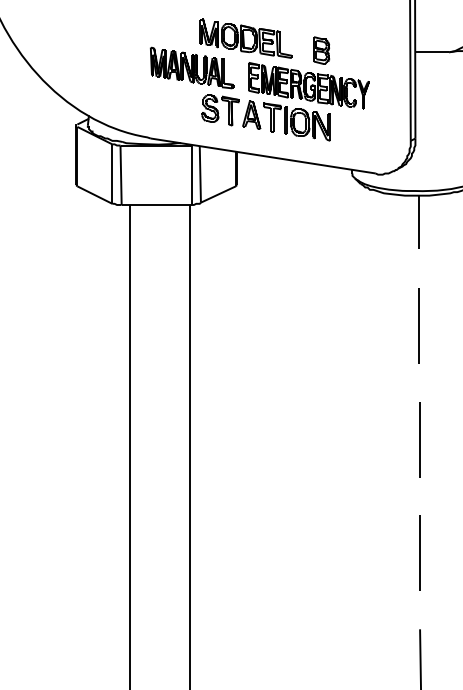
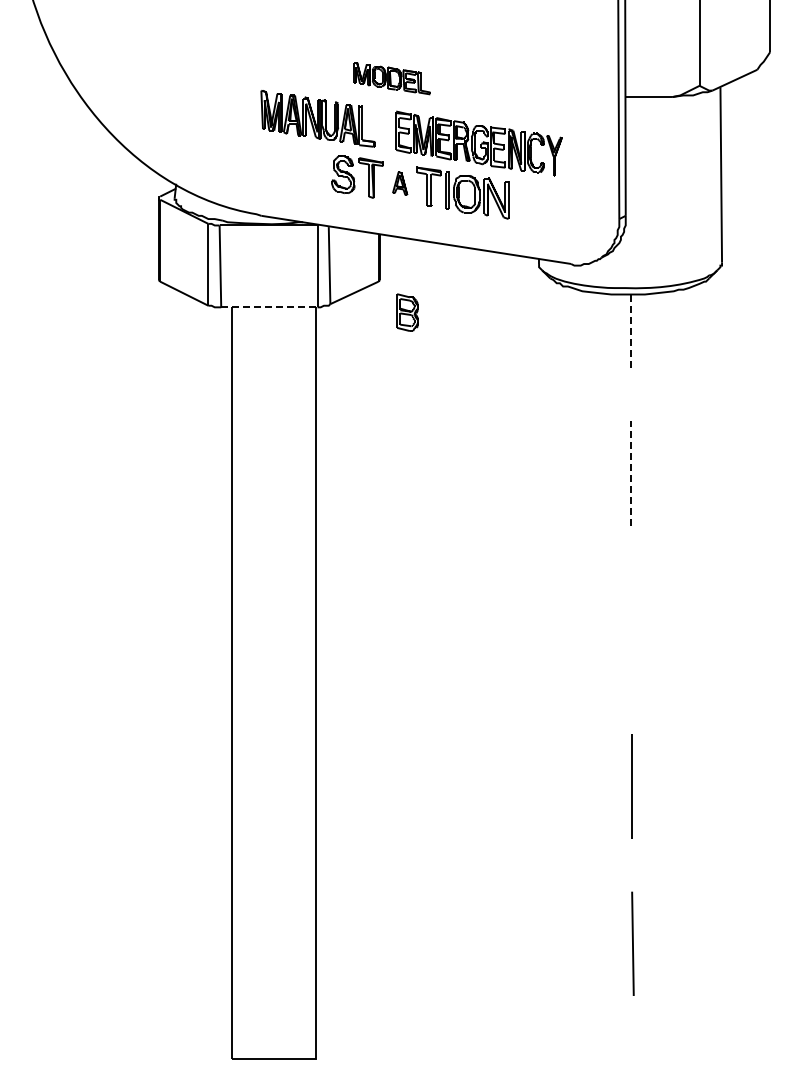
part: (246, 38) -> (392, 78), size x0.6
part: (321, 50) -> (407, 312), moved
part: (251, 115) -> (399, 183), size x0.6
line: (156, 205) -> (269, 307), solid -> dashed
line: (418, 222) -> (630, 331), solid -> dashed
line: (418, 325) -> (630, 473), solid -> dashed
line: (419, 439) -> (631, 630), removed

